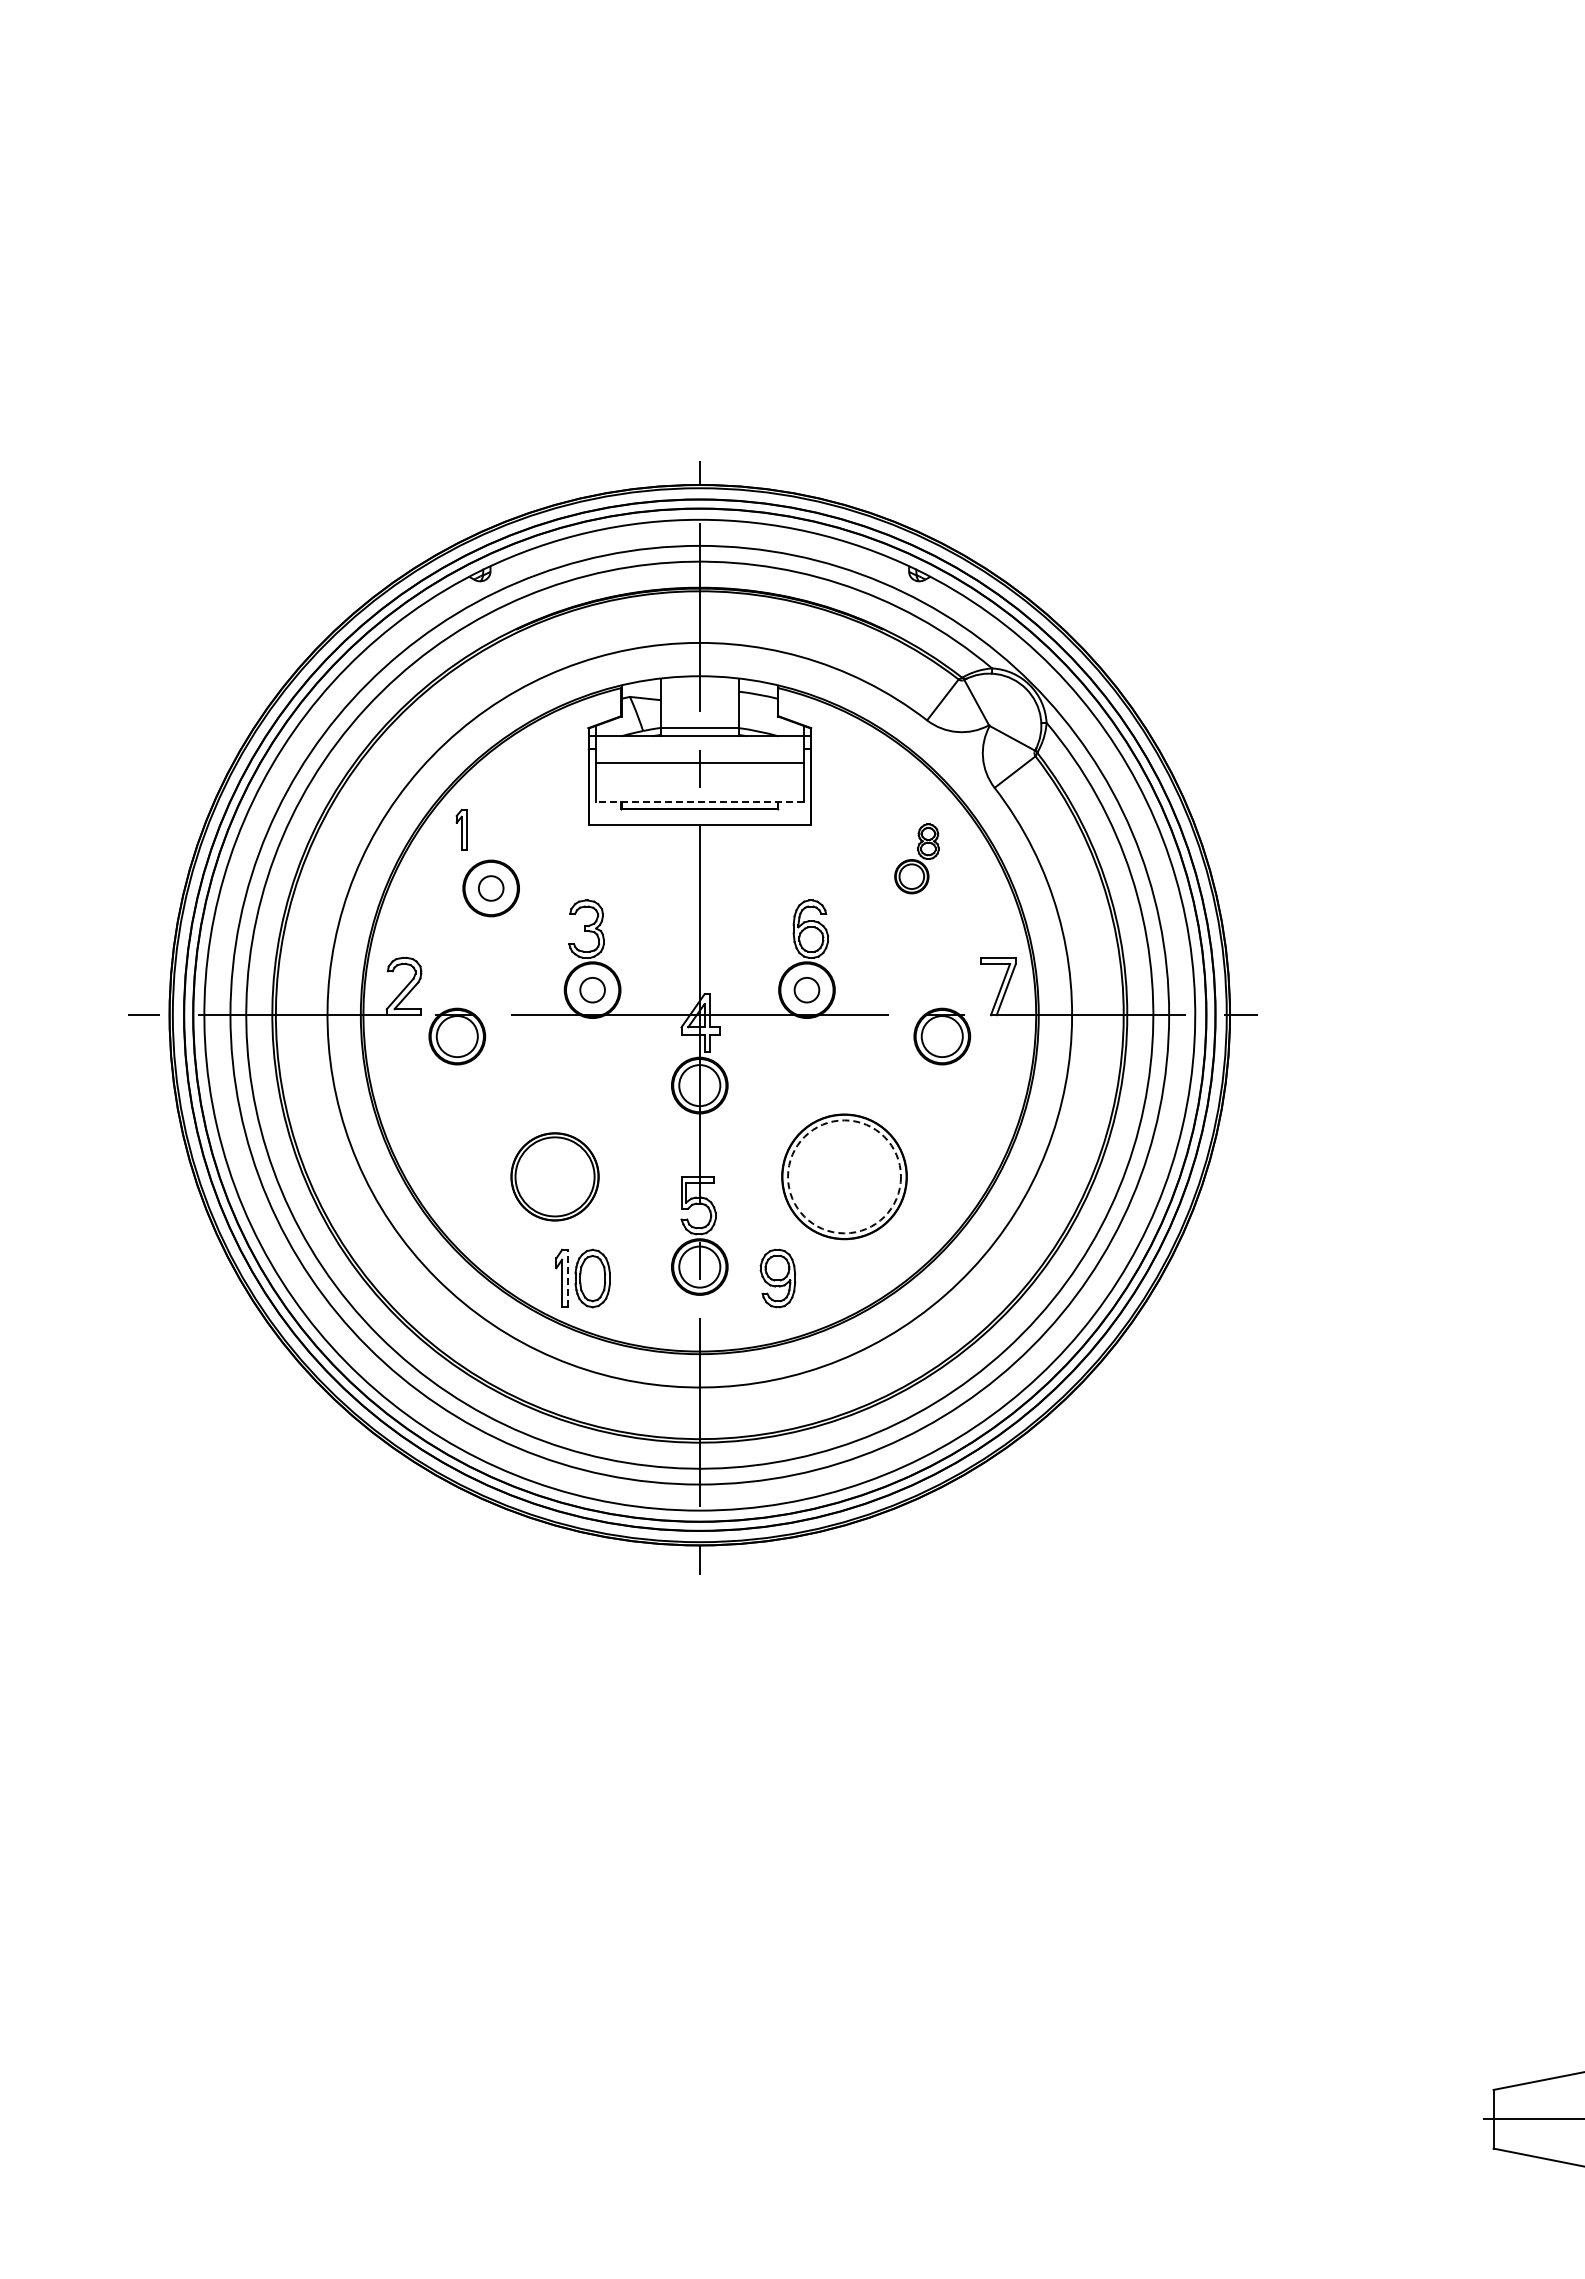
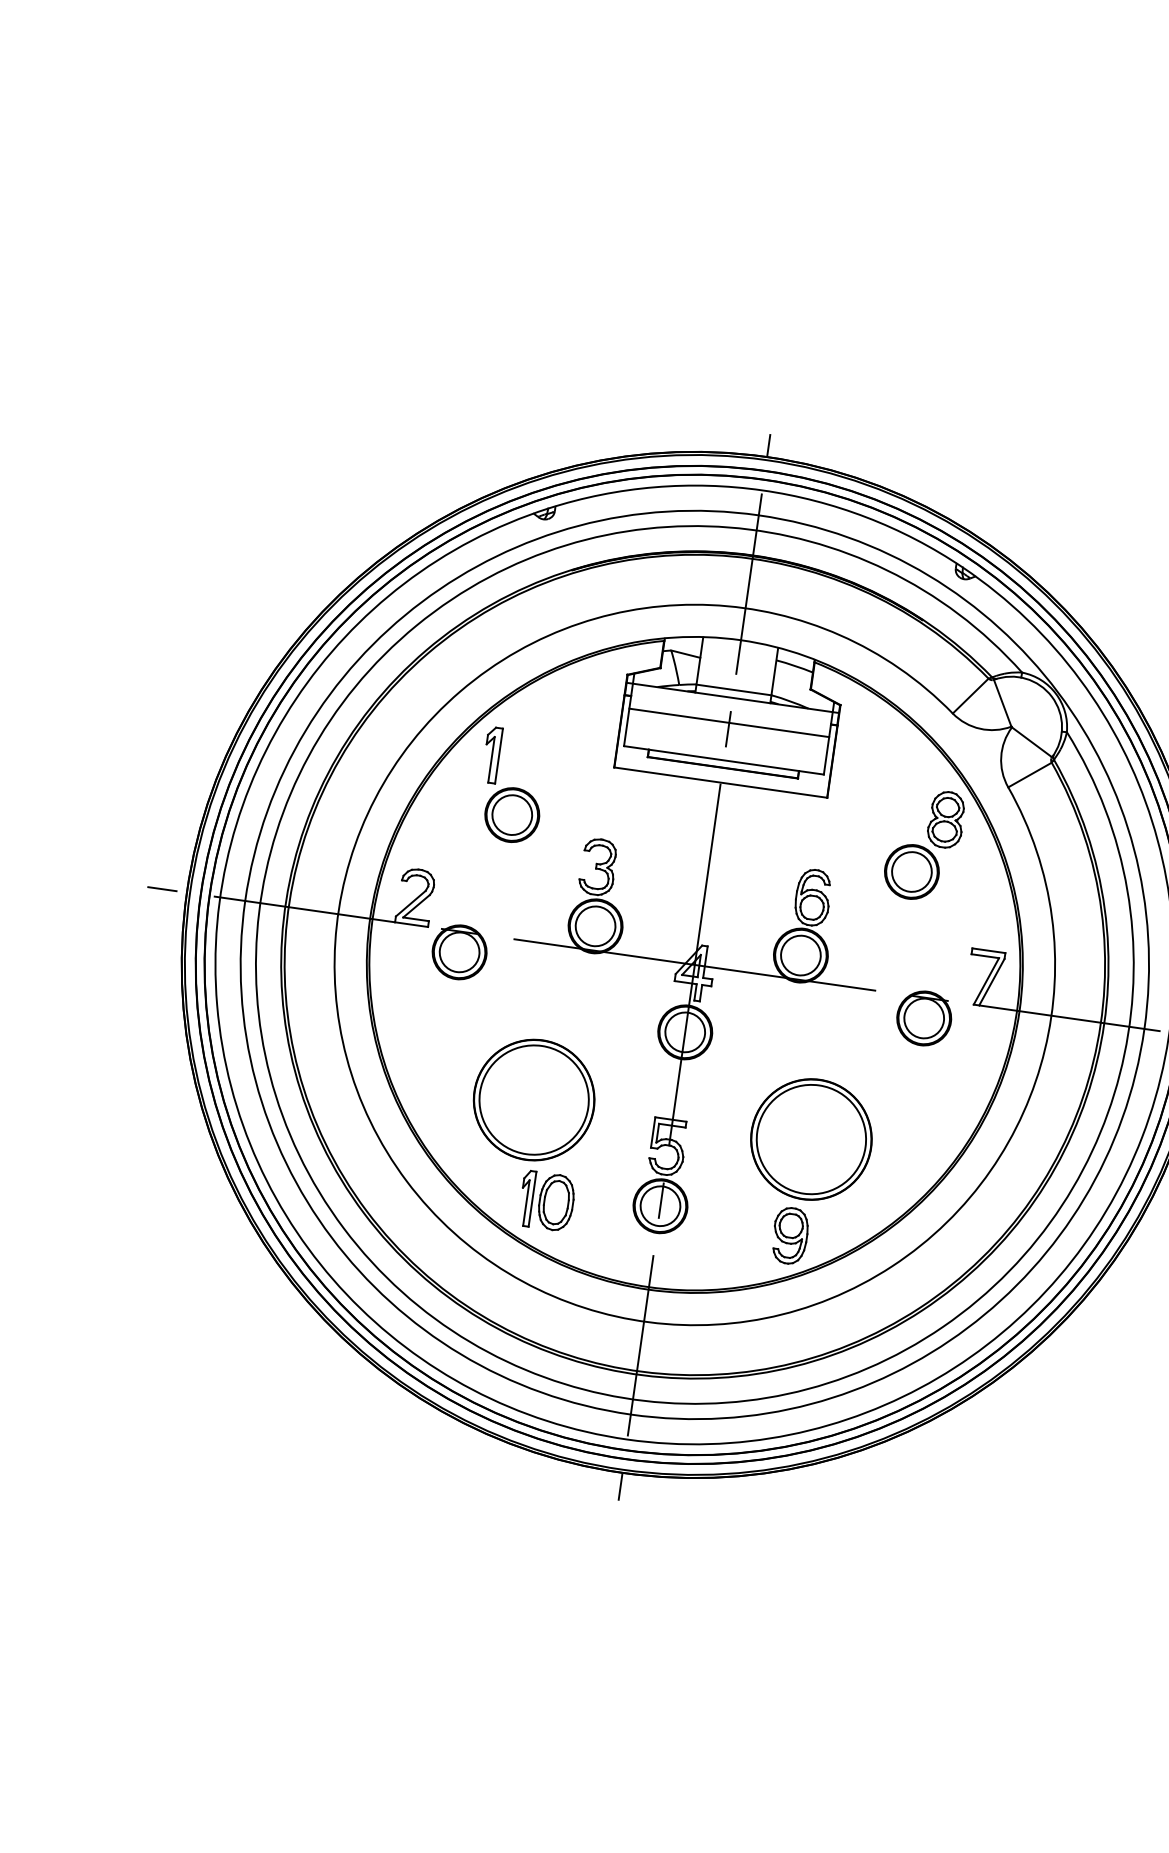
line: (699, 801) -> (723, 760), dashed -> solid
part: (461, 829) -> (491, 754), size x1.43
part: (916, 858) -> (923, 844), size x1.67
circle: (490, 888) -> (511, 815), size x1.67
circle: (592, 989) -> (595, 925), size x1.67
circle: (806, 989) -> (800, 954), size x1.67
part: (554, 1176) -> (533, 1099), size x1.43
circle: (844, 1176) -> (811, 1139), dashed -> solid
line: (567, 1278) -> (532, 1199), dashed -> solid
part: (777, 1278) -> (789, 1235), moved

